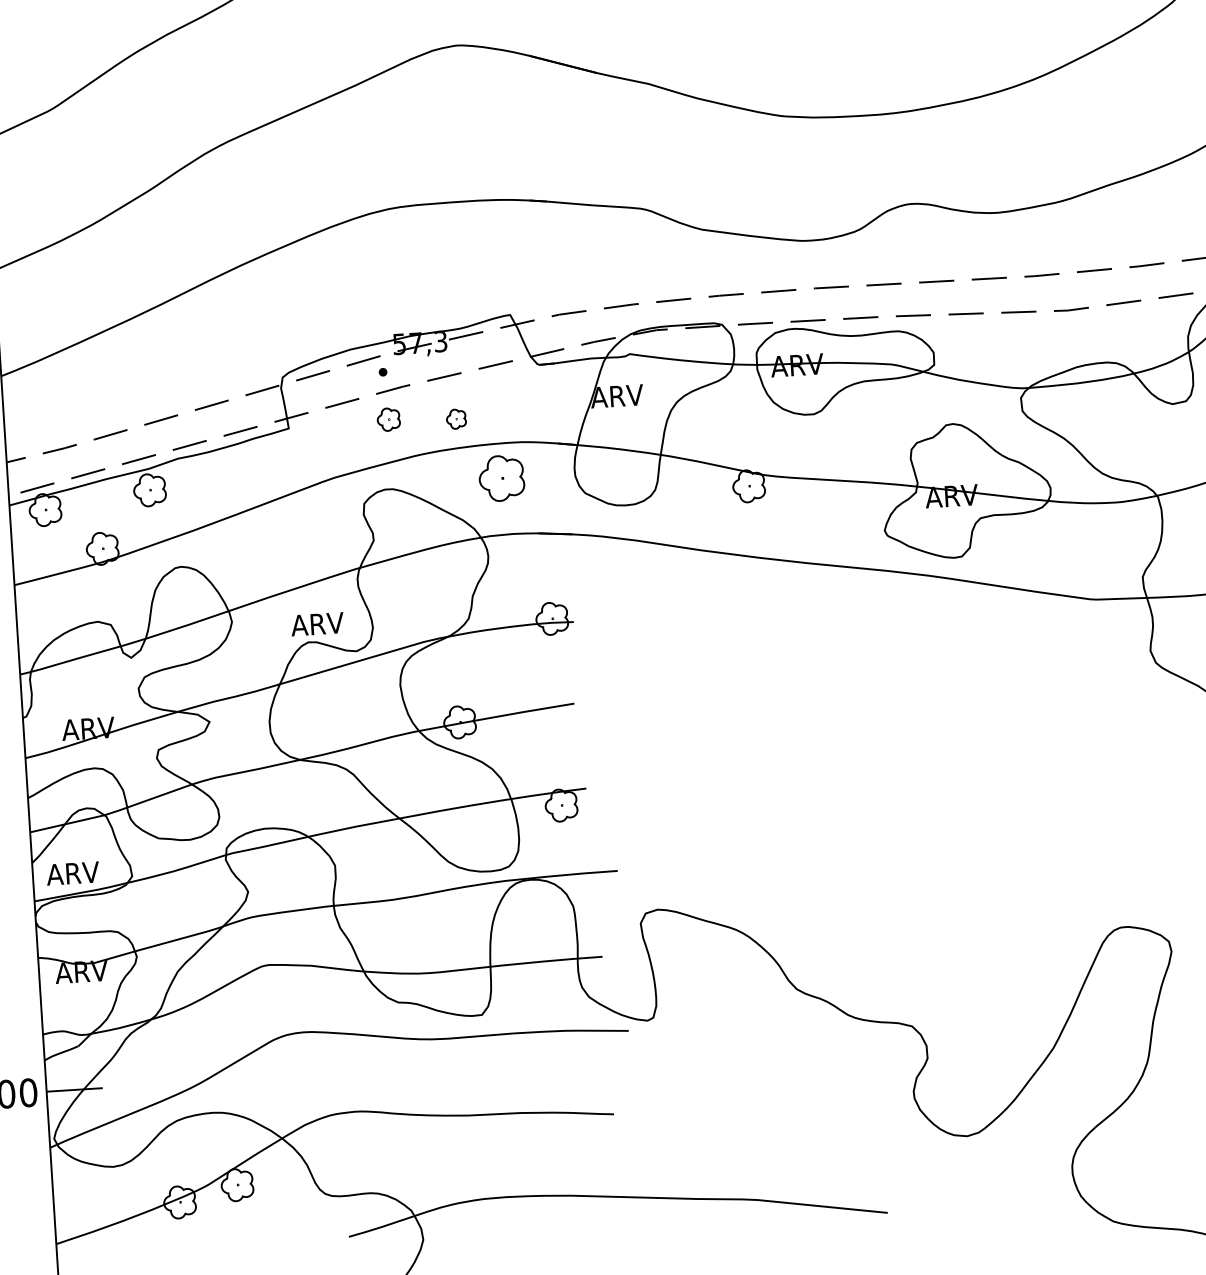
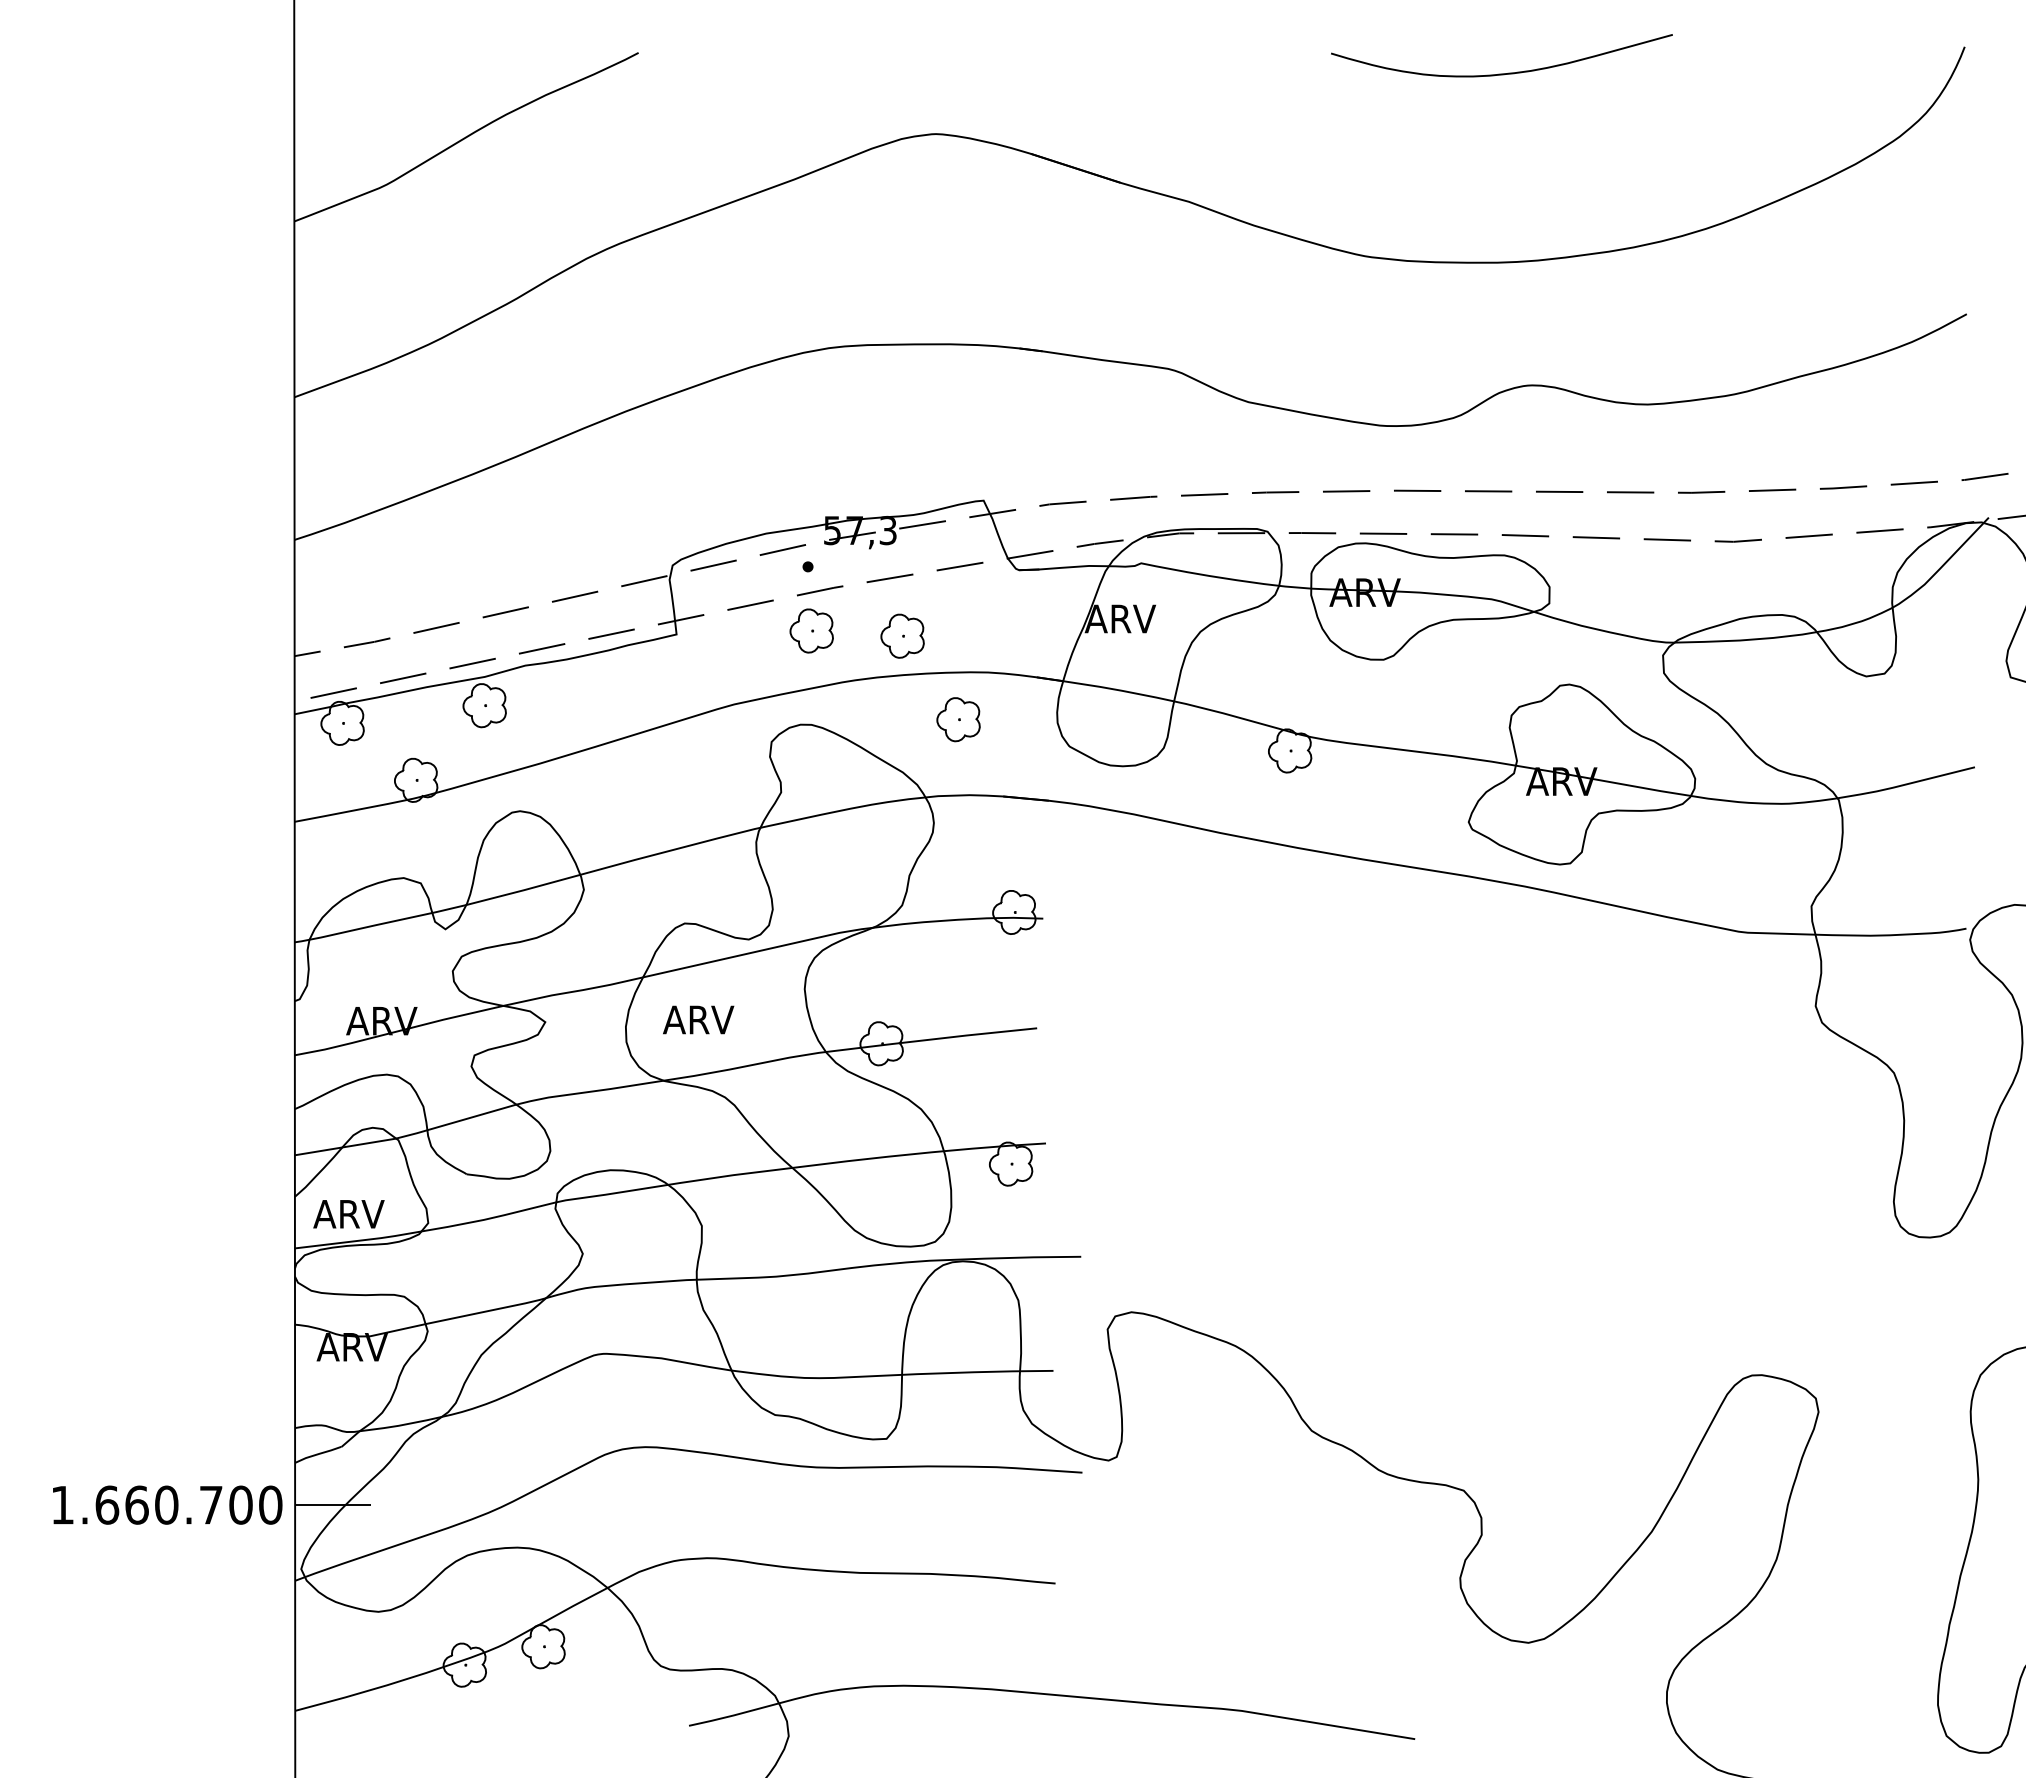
part: (456, 418) -> (902, 635), size x1.67
part: (388, 419) -> (811, 630), size x1.43
part: (501, 478) -> (958, 719), size x0.71
text: (317, 623) -> (698, 1019), moved

